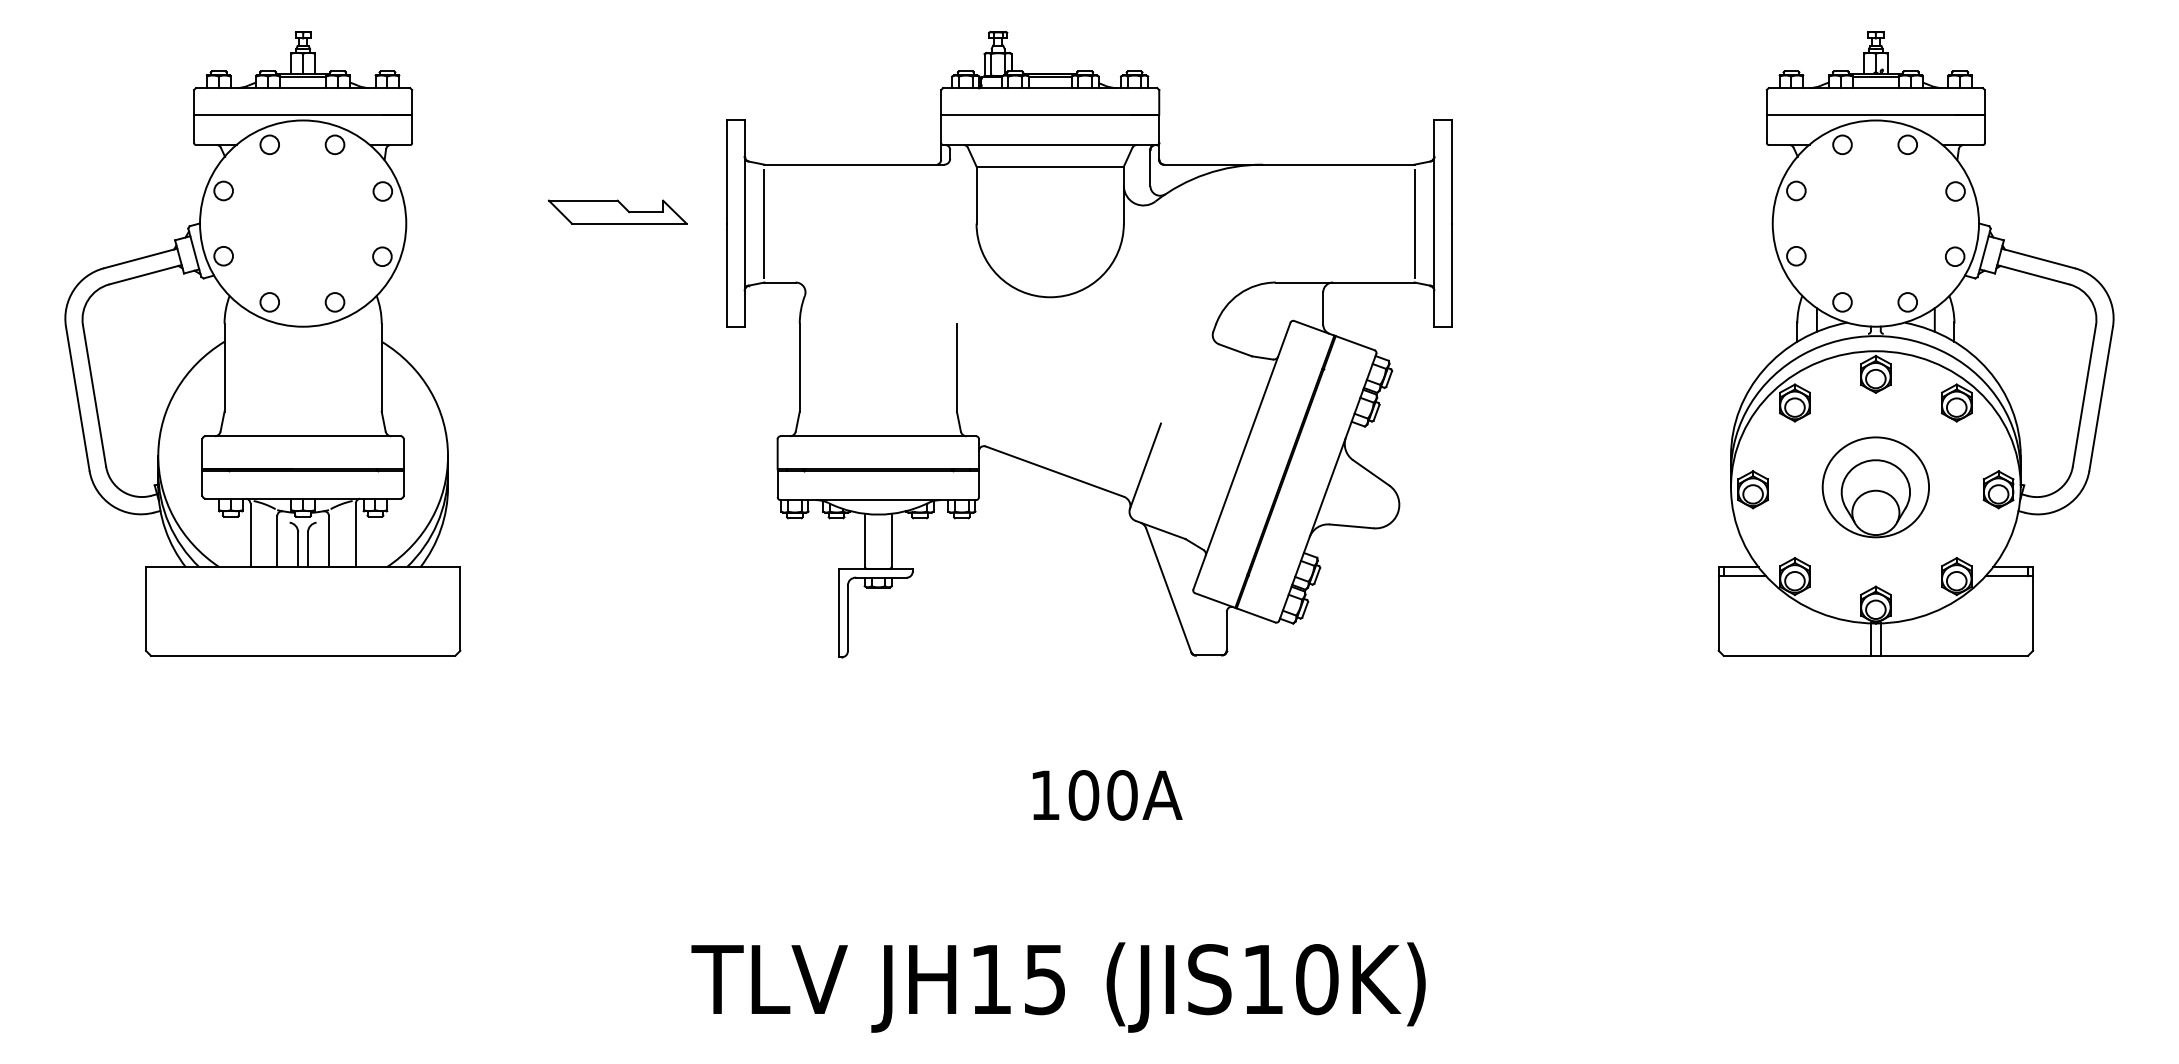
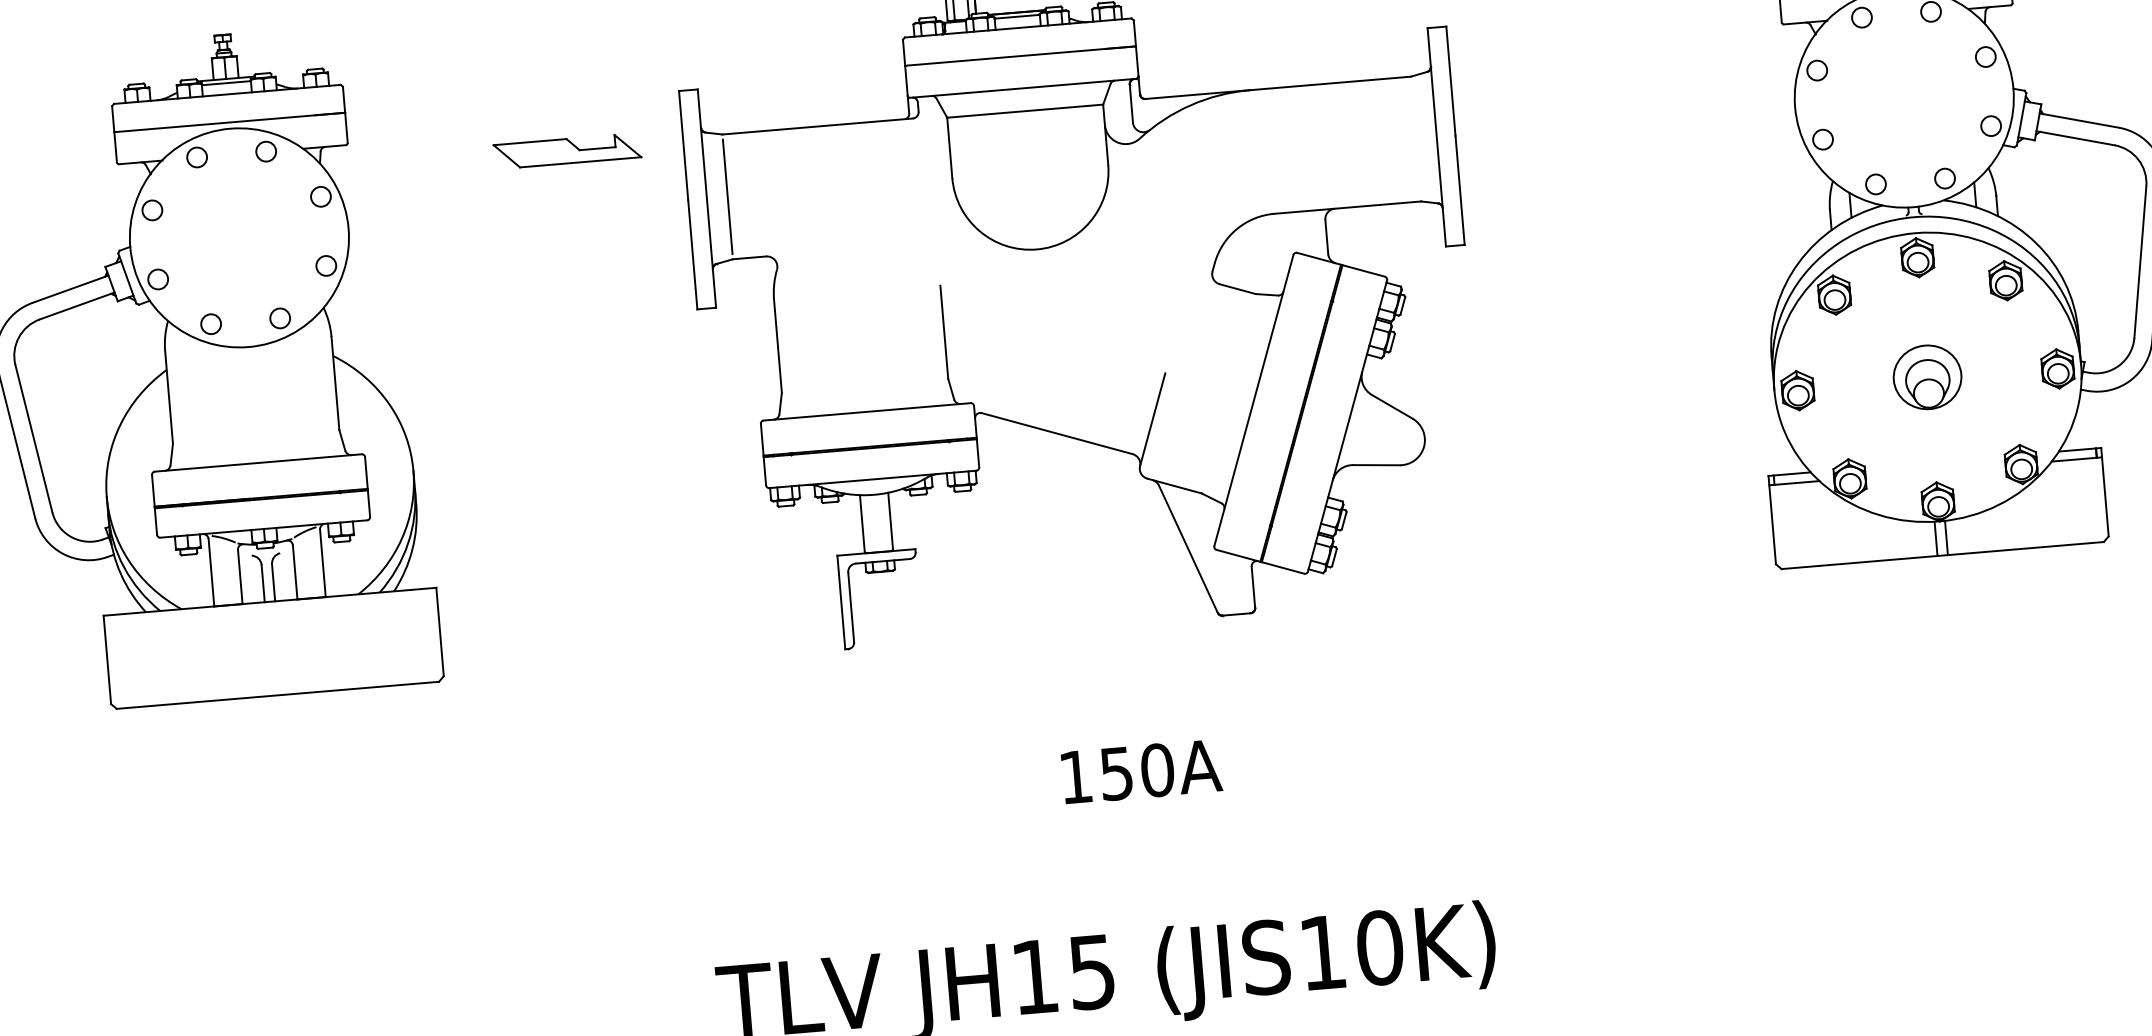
part: (617, 211) -> (567, 150), moved
line: (1414, 223) -> (1415, 138), removed
part: (1875, 487) -> (1927, 377), size x0.6
text: (1083, 795) -> (1116, 773), 100A -> 150A

